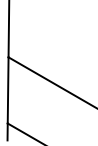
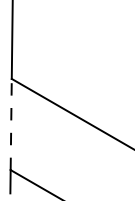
line: (8, 89) -> (11, 123), solid -> dashed

